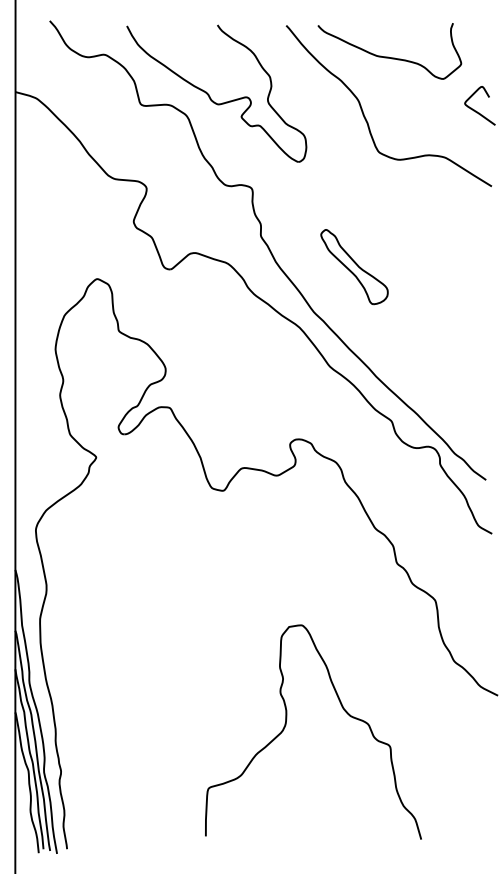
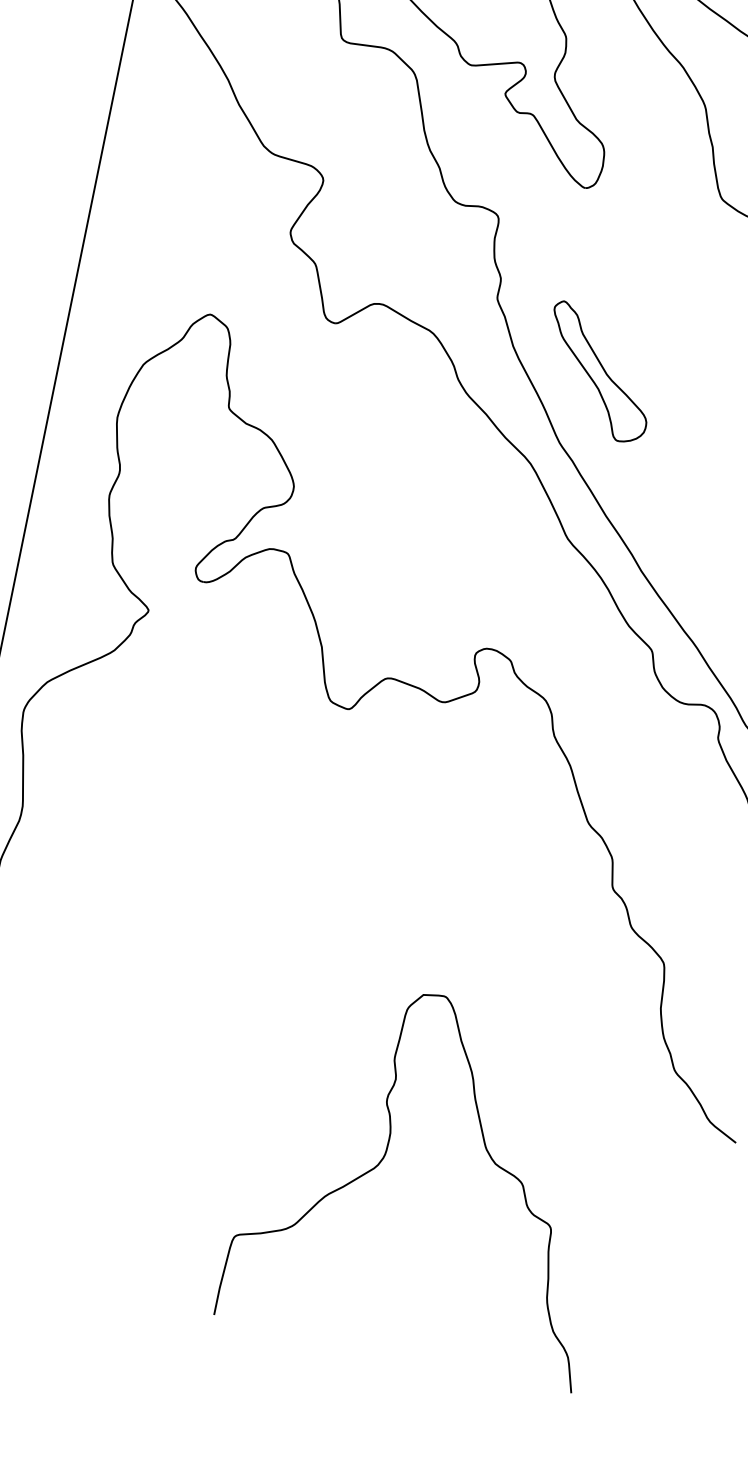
part: (354, 267) -> (598, 373), moved
curve: (286, 725) -> (385, 1157), moved

